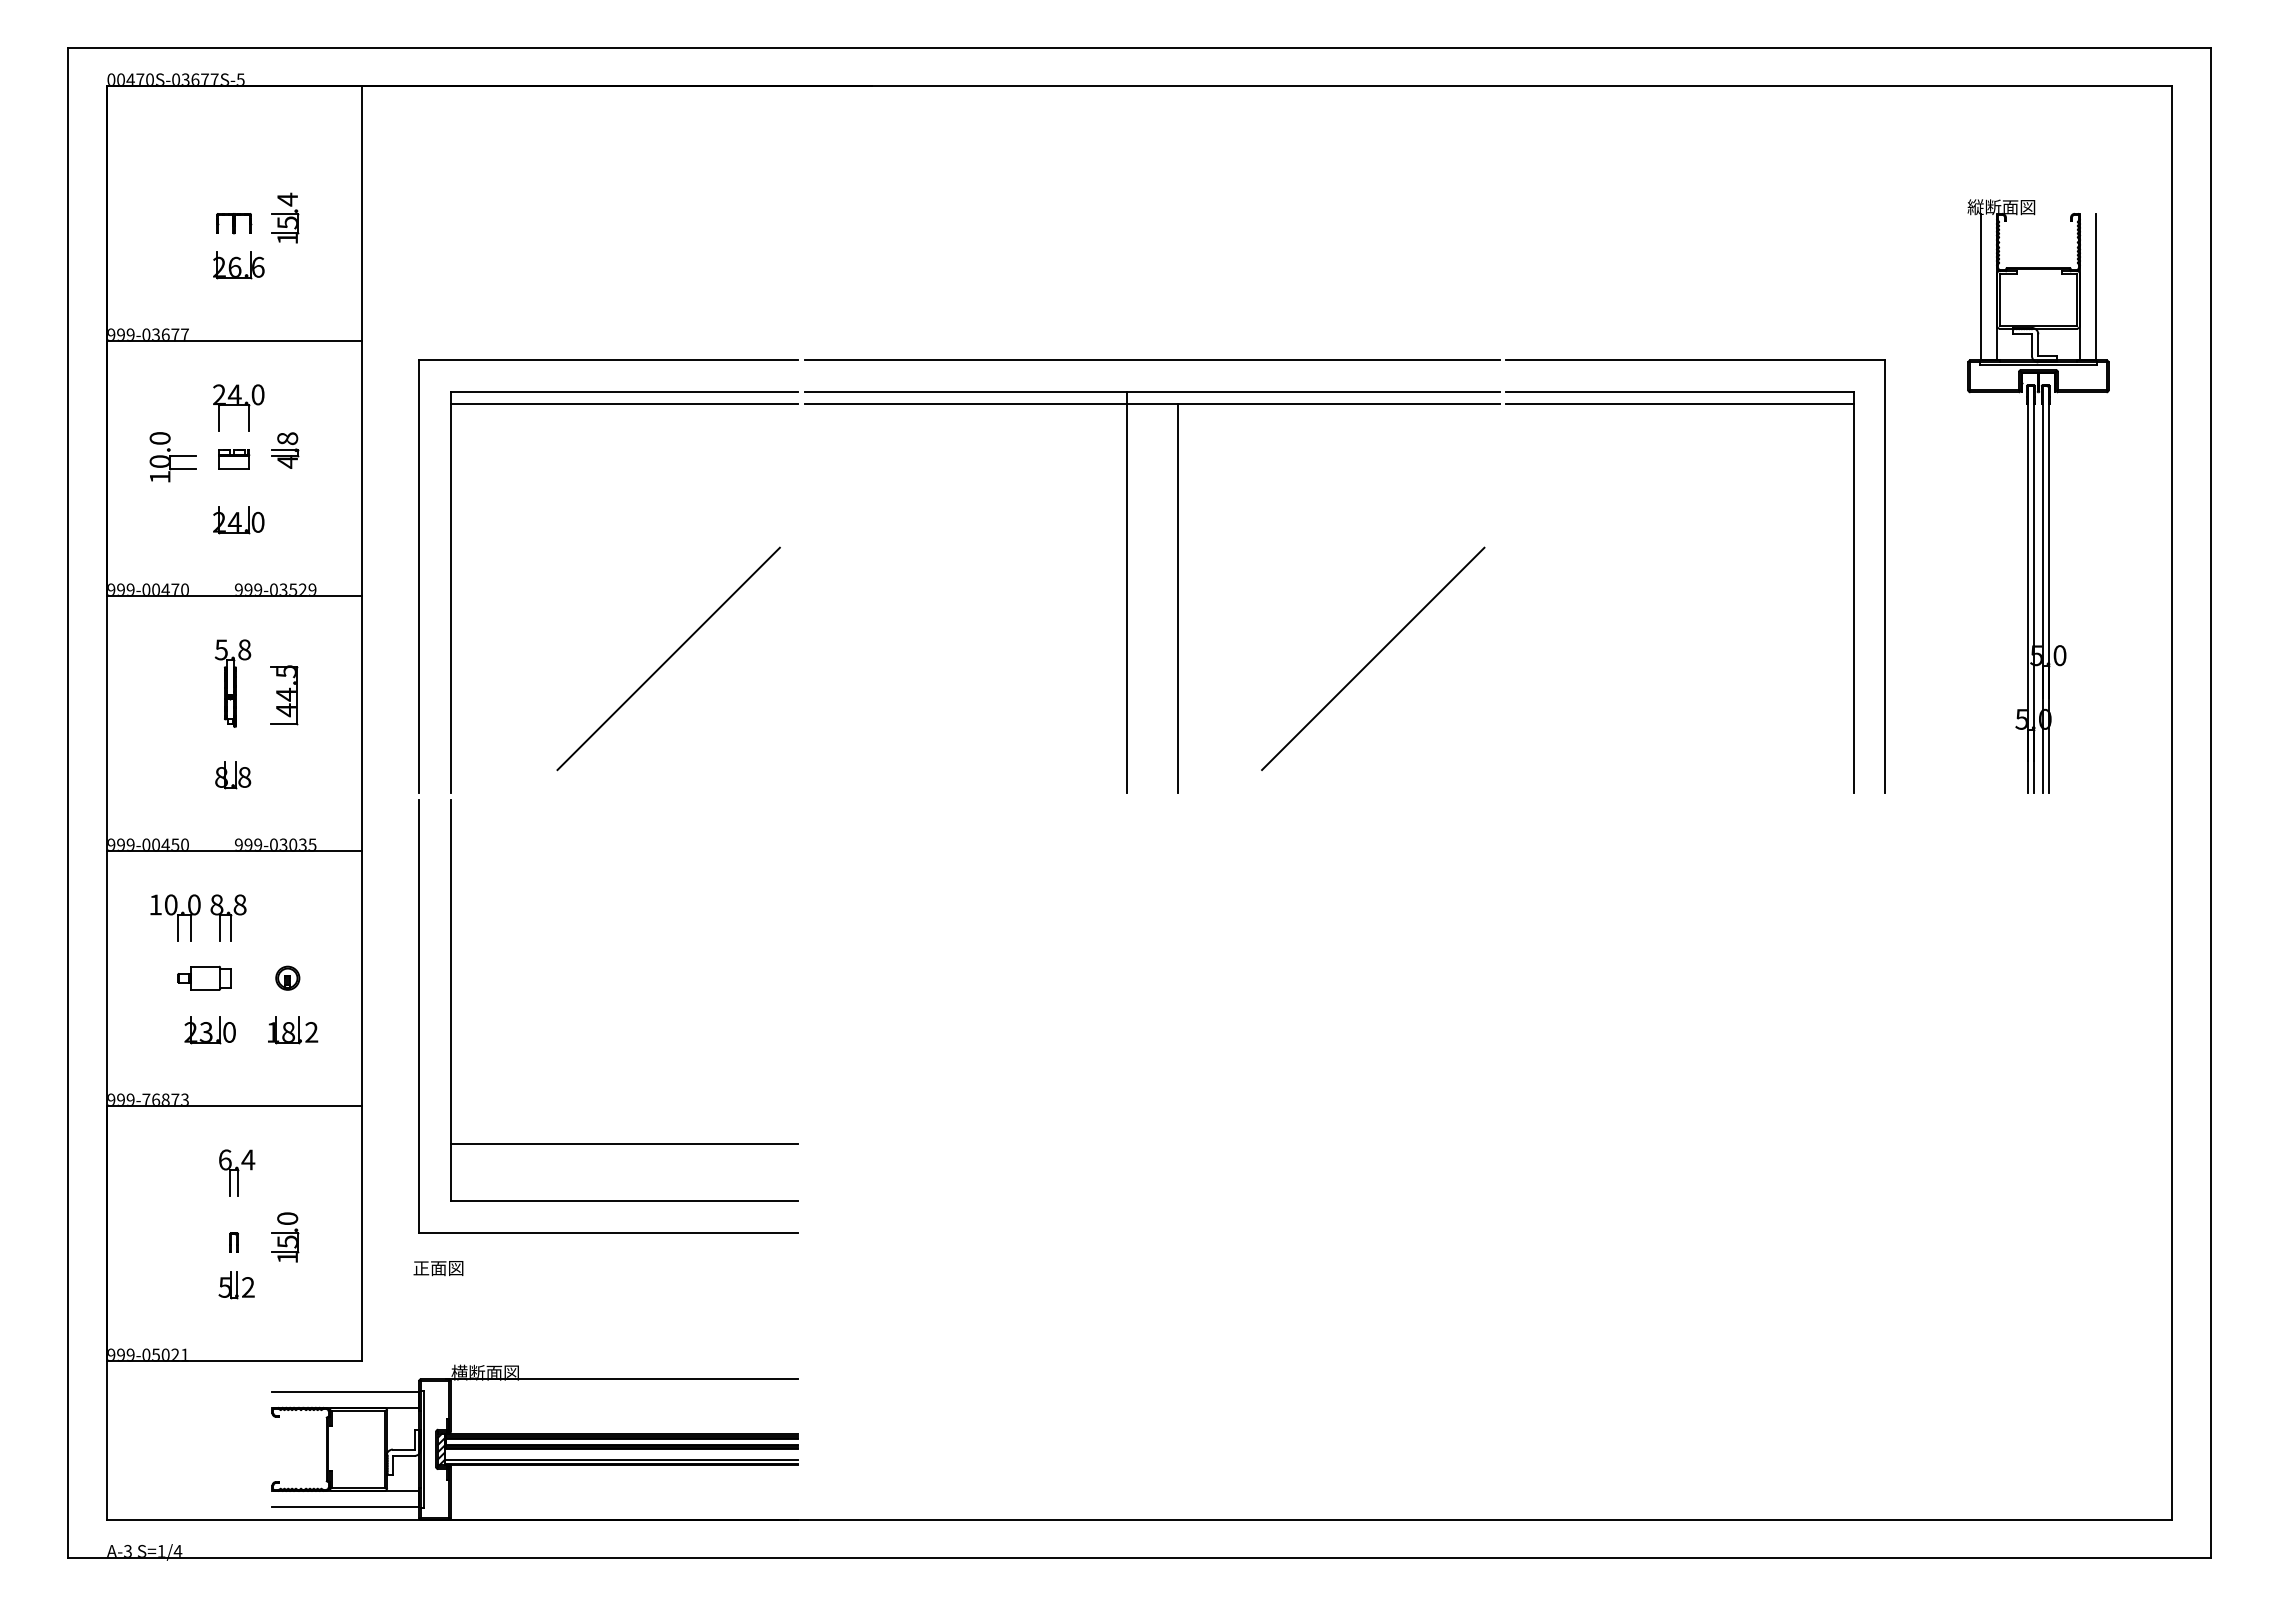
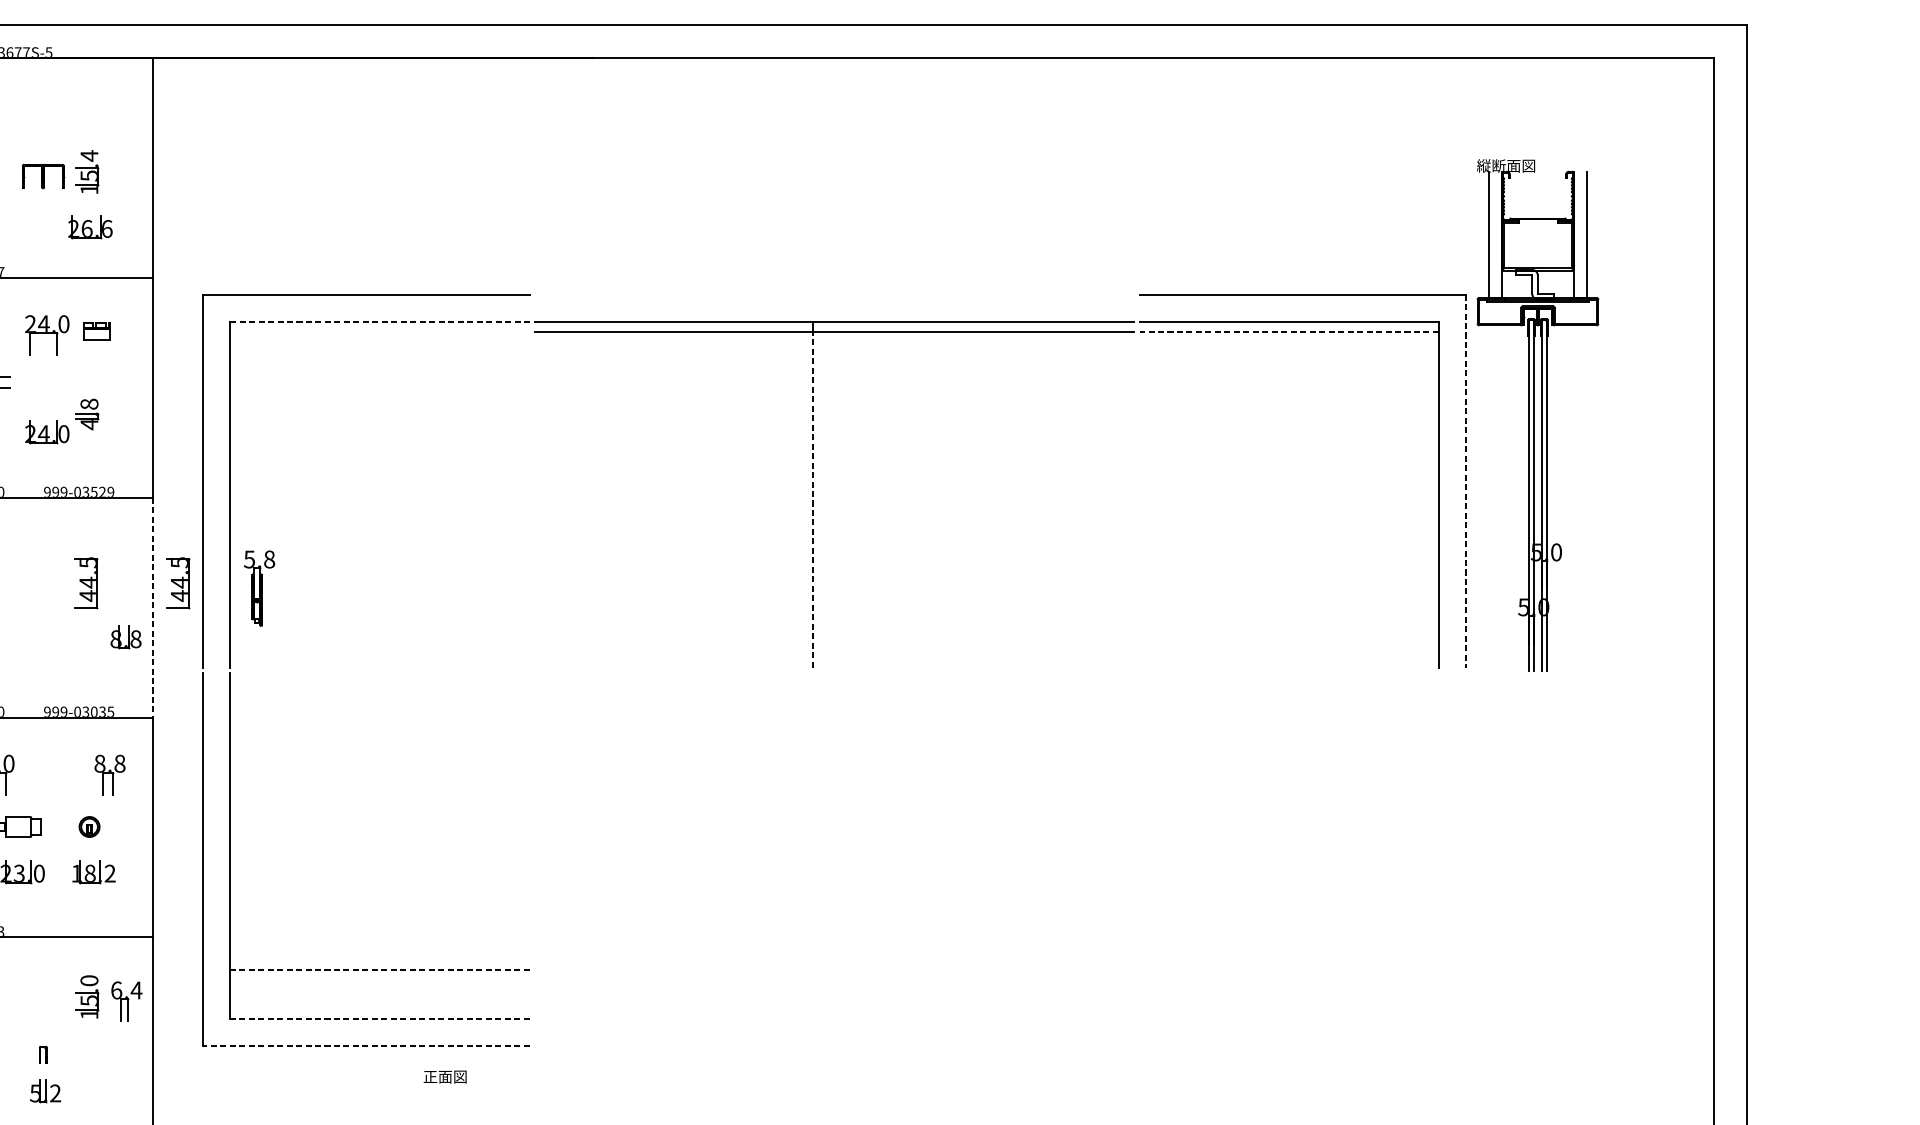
part: (234, 223) -> (43, 176), size x1.4
part: (238, 265) -> (90, 227), moved
line: (1151, 360) -> (833, 294), removed
line: (624, 392) -> (379, 322), solid -> dashed
line: (624, 404) -> (379, 332), removed
line: (1679, 404) -> (1288, 332), solid -> dashed
part: (285, 450) -> (87, 414), moved
part: (234, 459) -> (97, 331), moved
part: (2038, 496) -> (1537, 415), moved
line: (1885, 577) -> (1466, 481), solid -> dashed
line: (1126, 598) -> (812, 499), solid -> dashed
line: (1177, 598) -> (856, 499), removed
line: (668, 658) -> (417, 551), removed
line: (1373, 658) -> (1025, 551), removed
part: (232, 683) -> (259, 588), moved
part: (390, 695) -> (178, 583), added
line: (361, 723) -> (153, 607), solid -> dashed
part: (233, 775) -> (126, 637), moved
part: (228, 917) -> (109, 774), moved
line: (624, 1143) -> (379, 969), solid -> dashed
part: (237, 1172) -> (127, 1001), moved
line: (624, 1200) -> (379, 1018), solid -> dashed
line: (608, 1232) -> (365, 1046), solid -> dashed
part: (285, 1237) -> (87, 996), moved
text: (438, 1268) -> (445, 1077), moved

